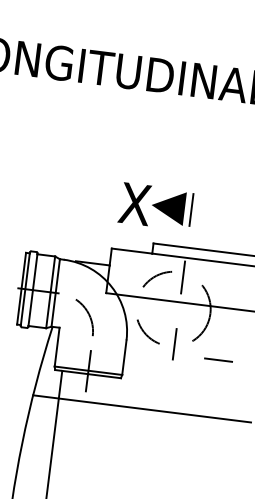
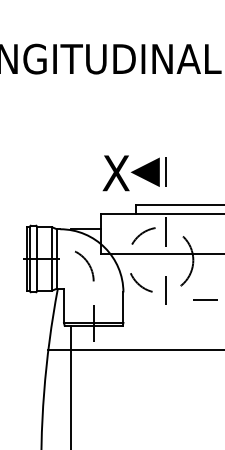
arc: (87, 313) -> (86, 262), moved

